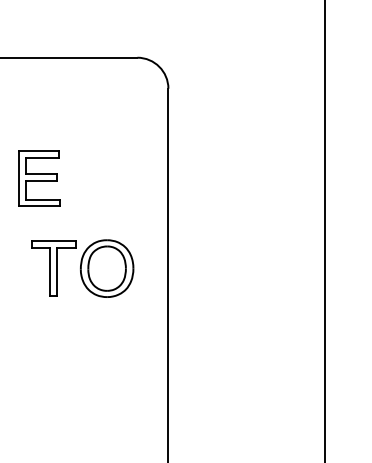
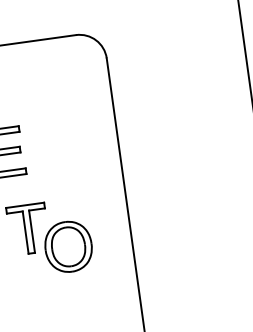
part: (107, 268) -> (68, 246), moved

